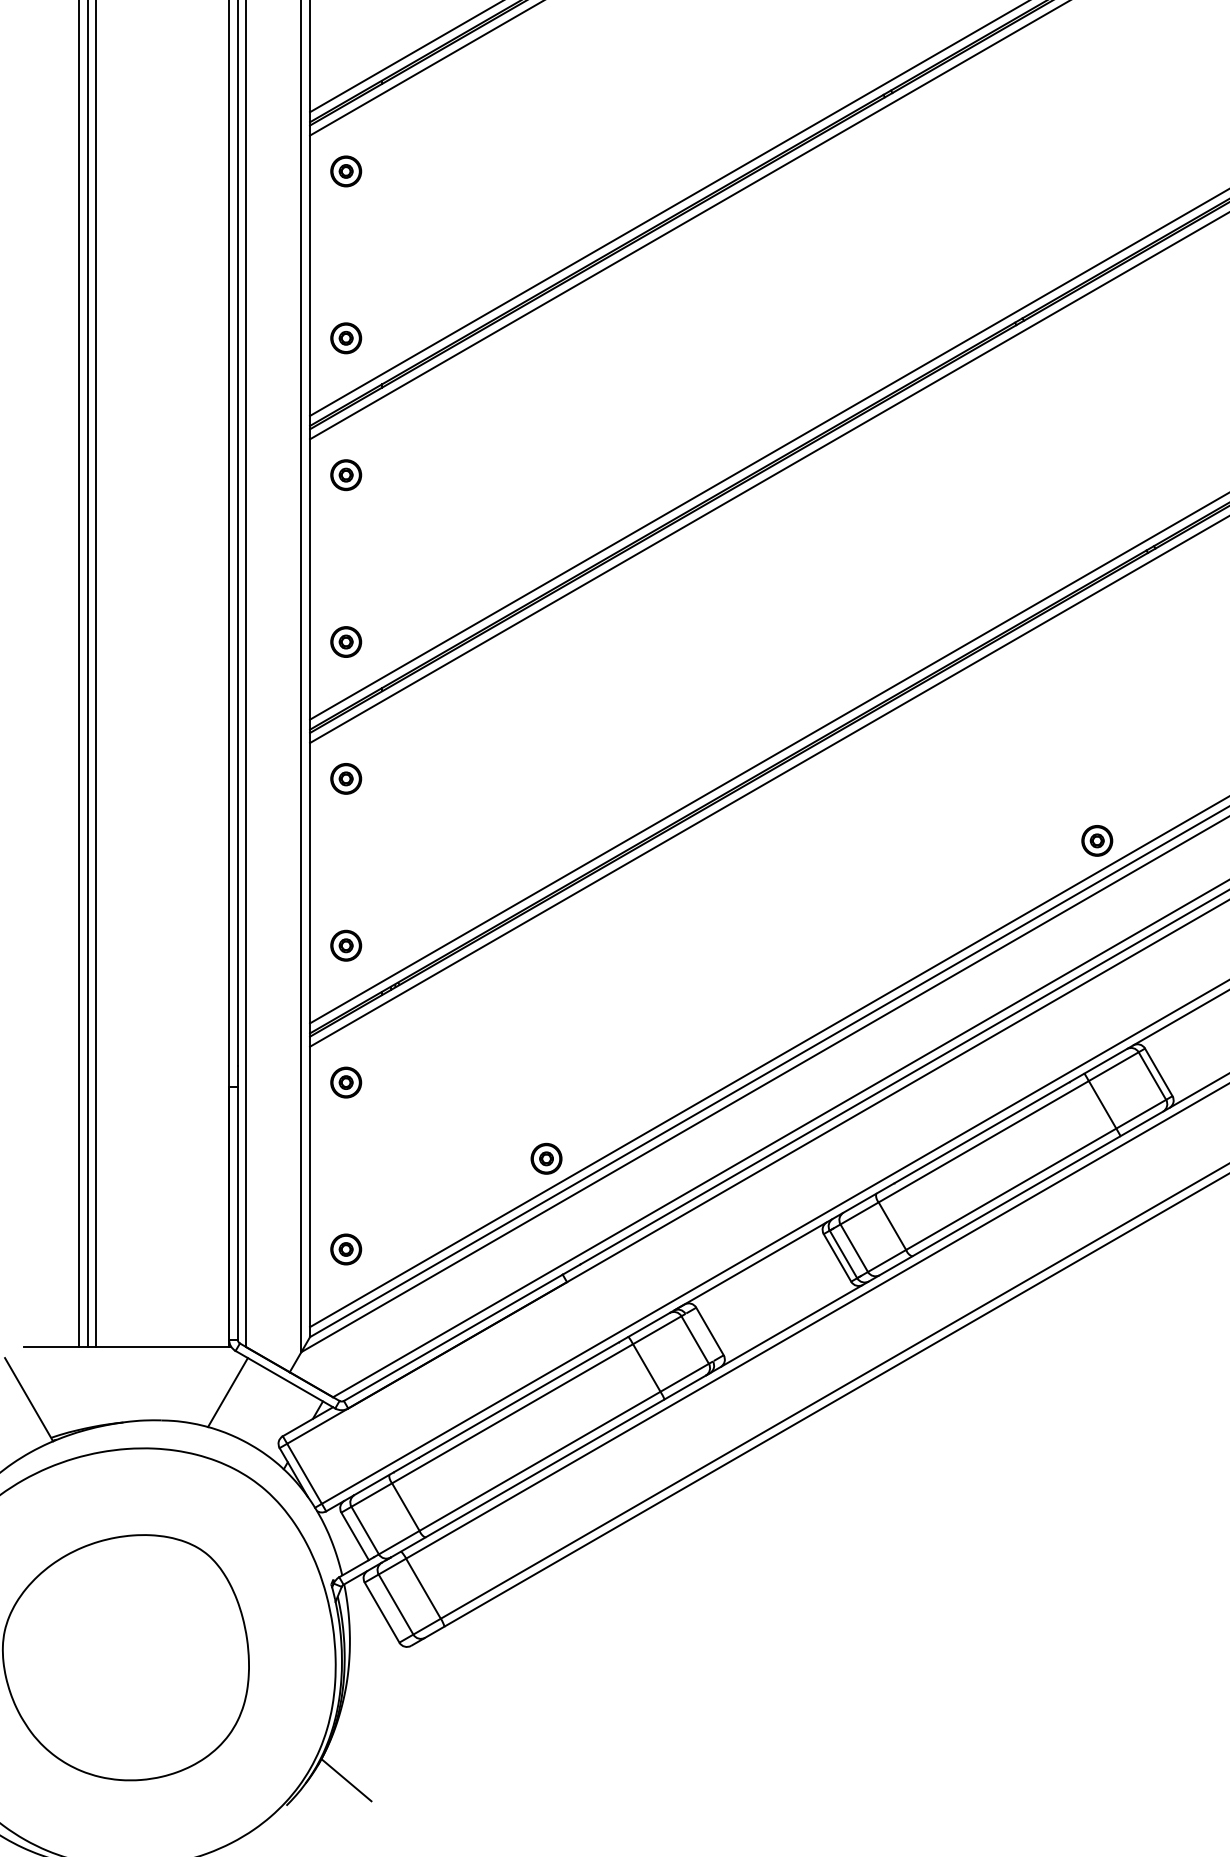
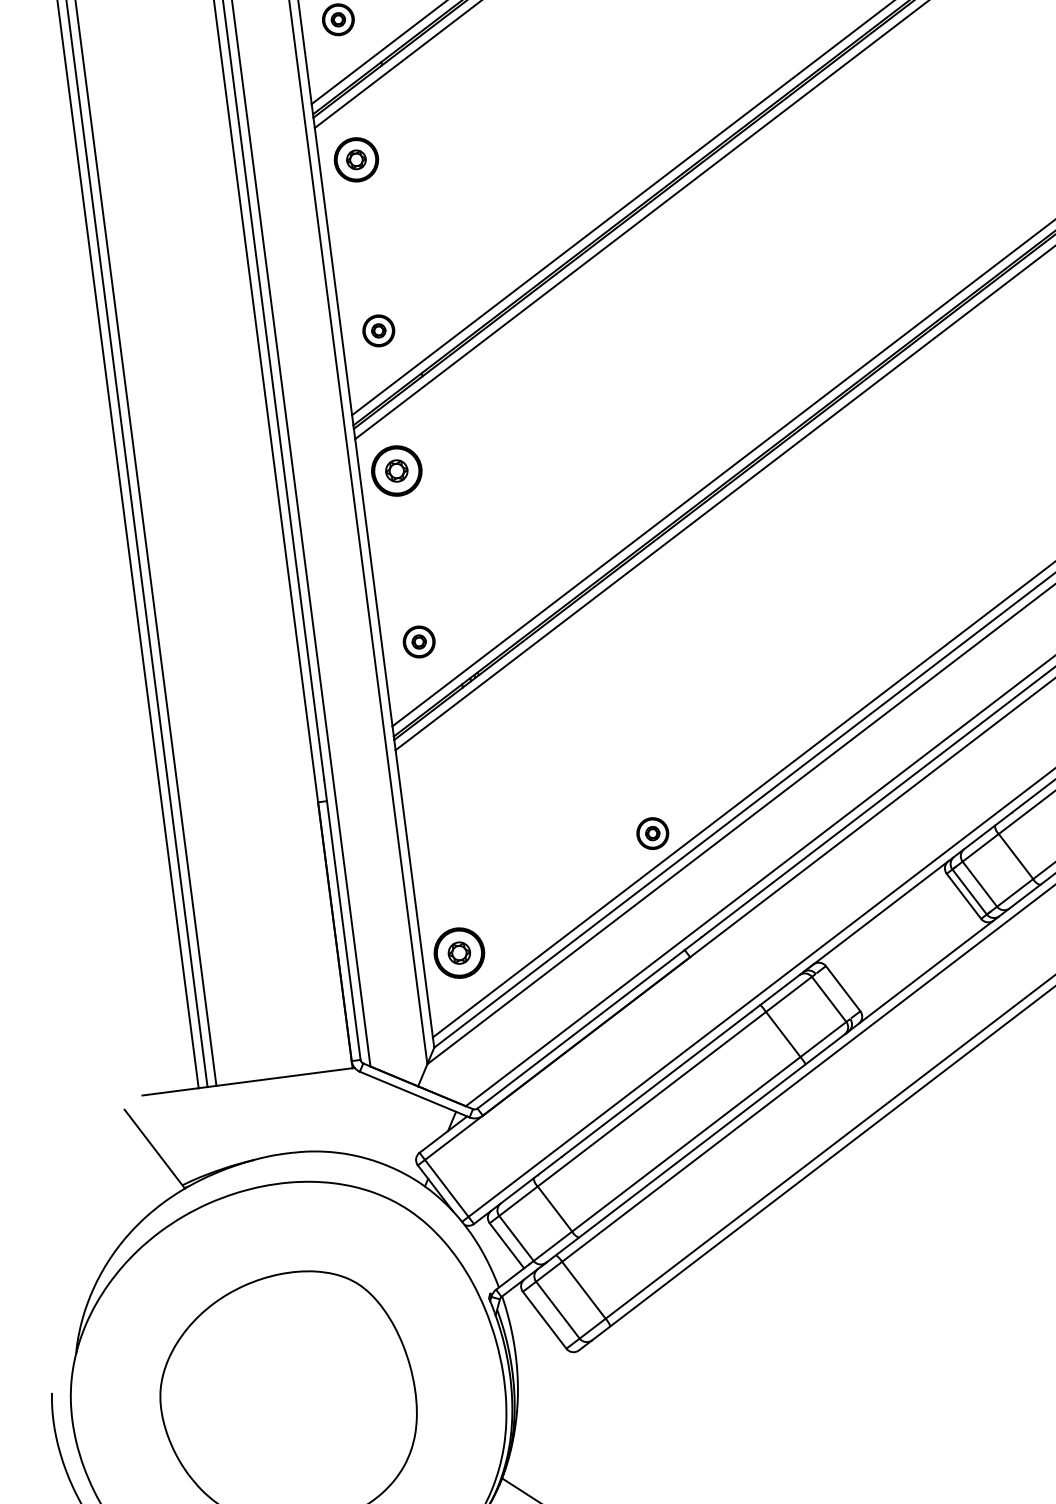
part: (346, 475) -> (356, 160), size x1.4
part: (346, 778) -> (397, 470), size x1.6
part: (346, 1082) -> (437, 782), removed
part: (346, 1249) -> (459, 953), size x1.6
line: (227, 1392) -> (357, 1115), removed

